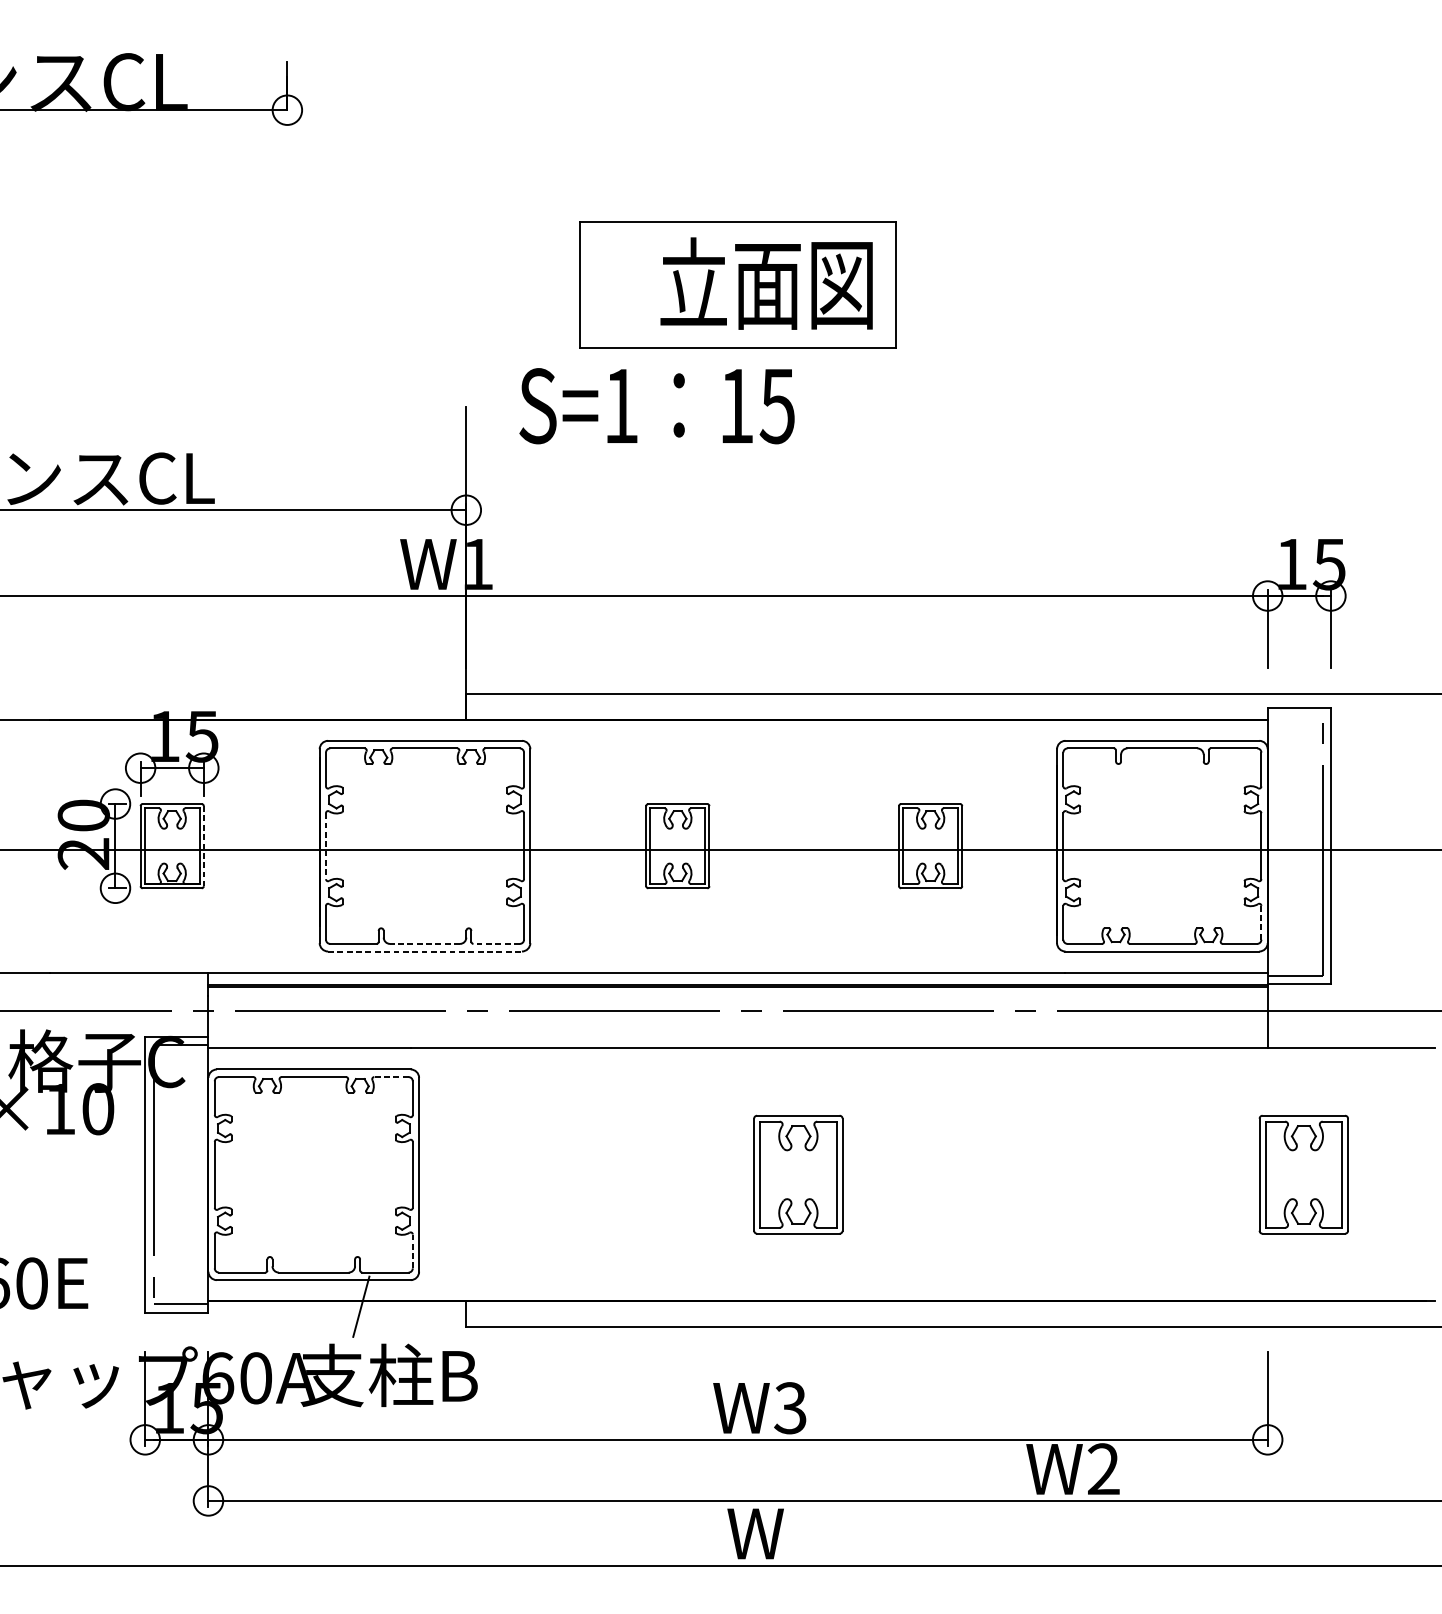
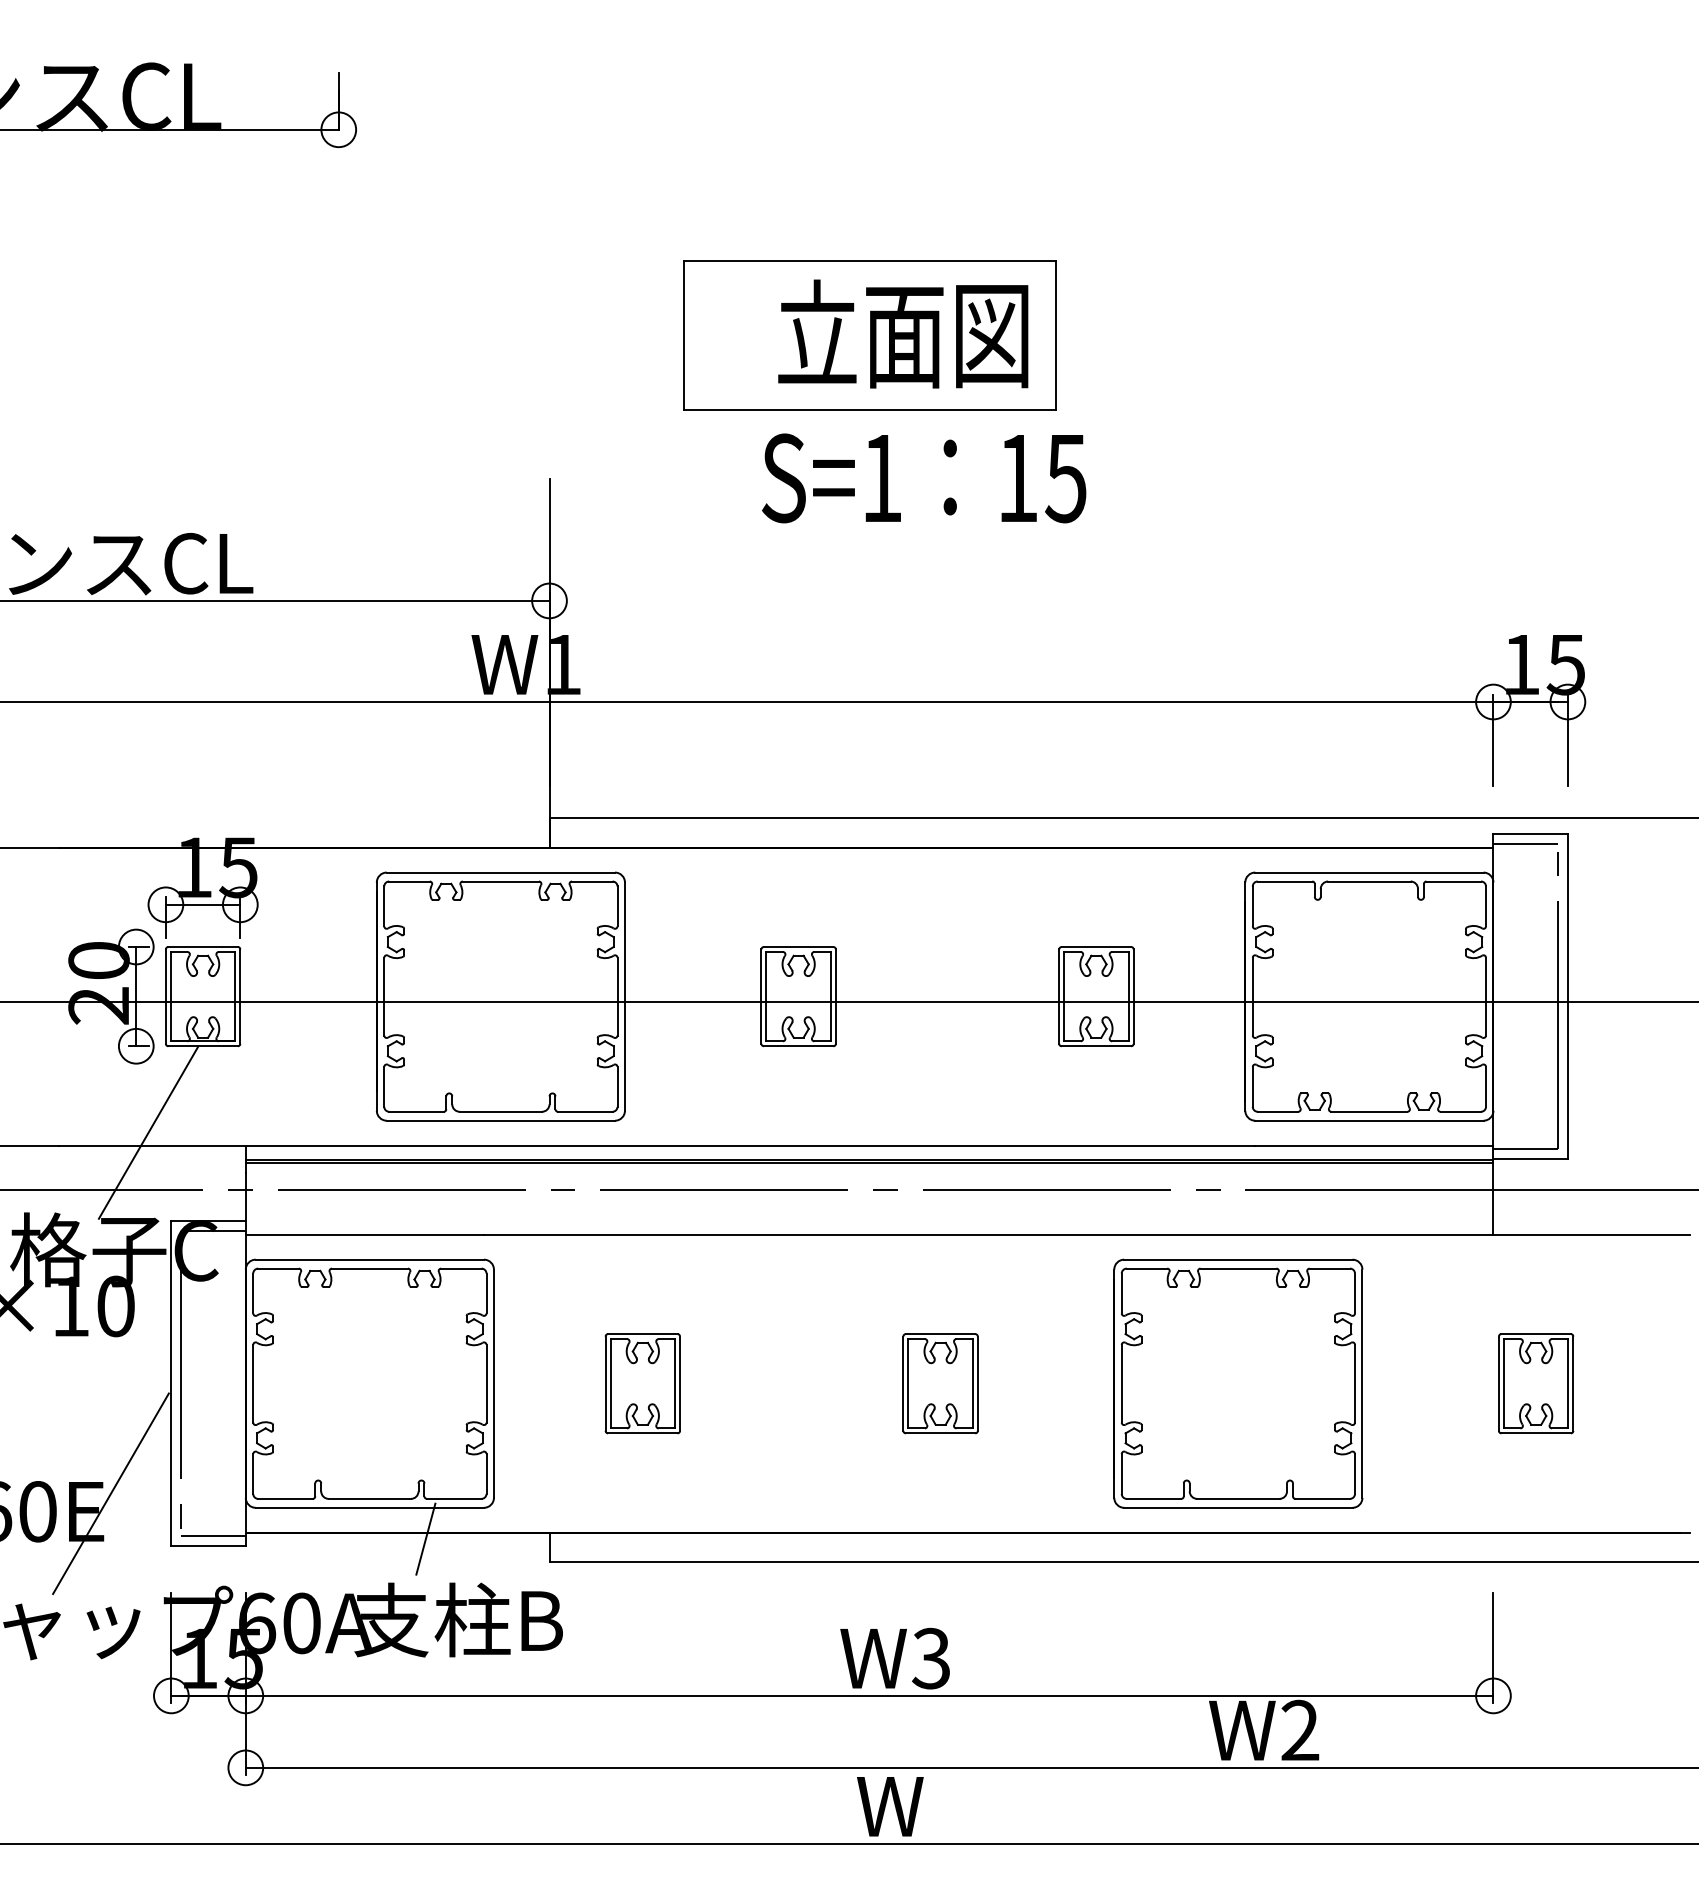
text: (657, 406) -> (924, 478), moved
line: (1294, 717) -> (1525, 844), added
line: (203, 846) -> (240, 997), dashed -> solid
line: (326, 846) -> (384, 996), dashed -> solid
line: (1261, 922) -> (1486, 1086), dashed -> solid
line: (424, 943) -> (500, 1111), dashed -> solid
line: (496, 943) -> (584, 1111), dashed -> solid
line: (425, 951) -> (501, 1120), dashed -> solid
line: (125, 961) -> (148, 1132), added
line: (390, 1076) -> (460, 1268), dashed -> solid
part: (545, 1174) -> (642, 1383), added
part: (798, 1174) -> (940, 1383), size x0.71
part: (1051, 1174) -> (1238, 1383), added
part: (1304, 1174) -> (1536, 1383), size x0.71
line: (412, 1251) -> (486, 1473), dashed -> solid
line: (93, 1268) -> (110, 1493), added

